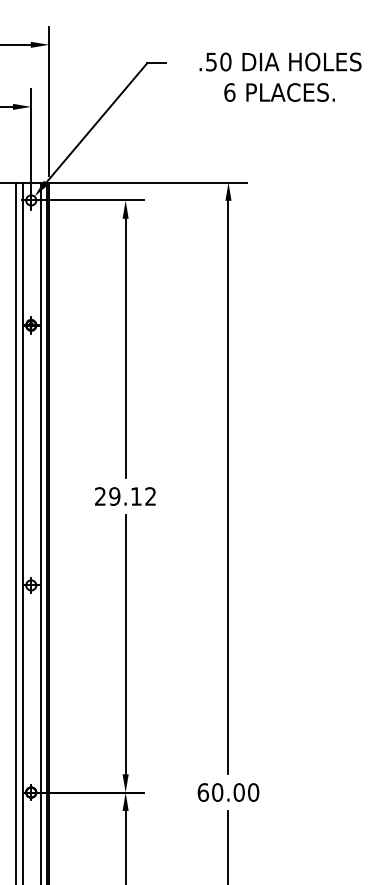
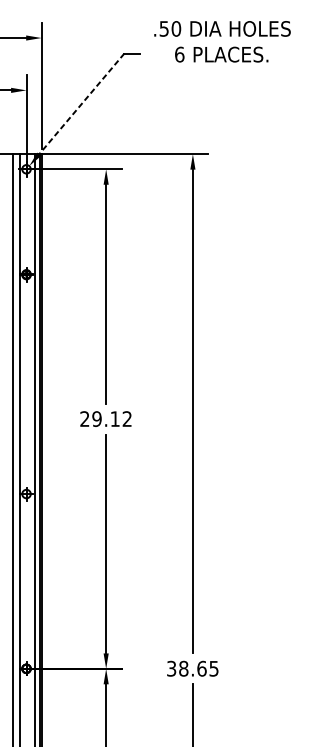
text: (280, 76) -> (222, 41), moved
line: (96, 123) -> (81, 104), solid -> dashed
text: (228, 792) -> (192, 668), 60.00 -> 38.65

